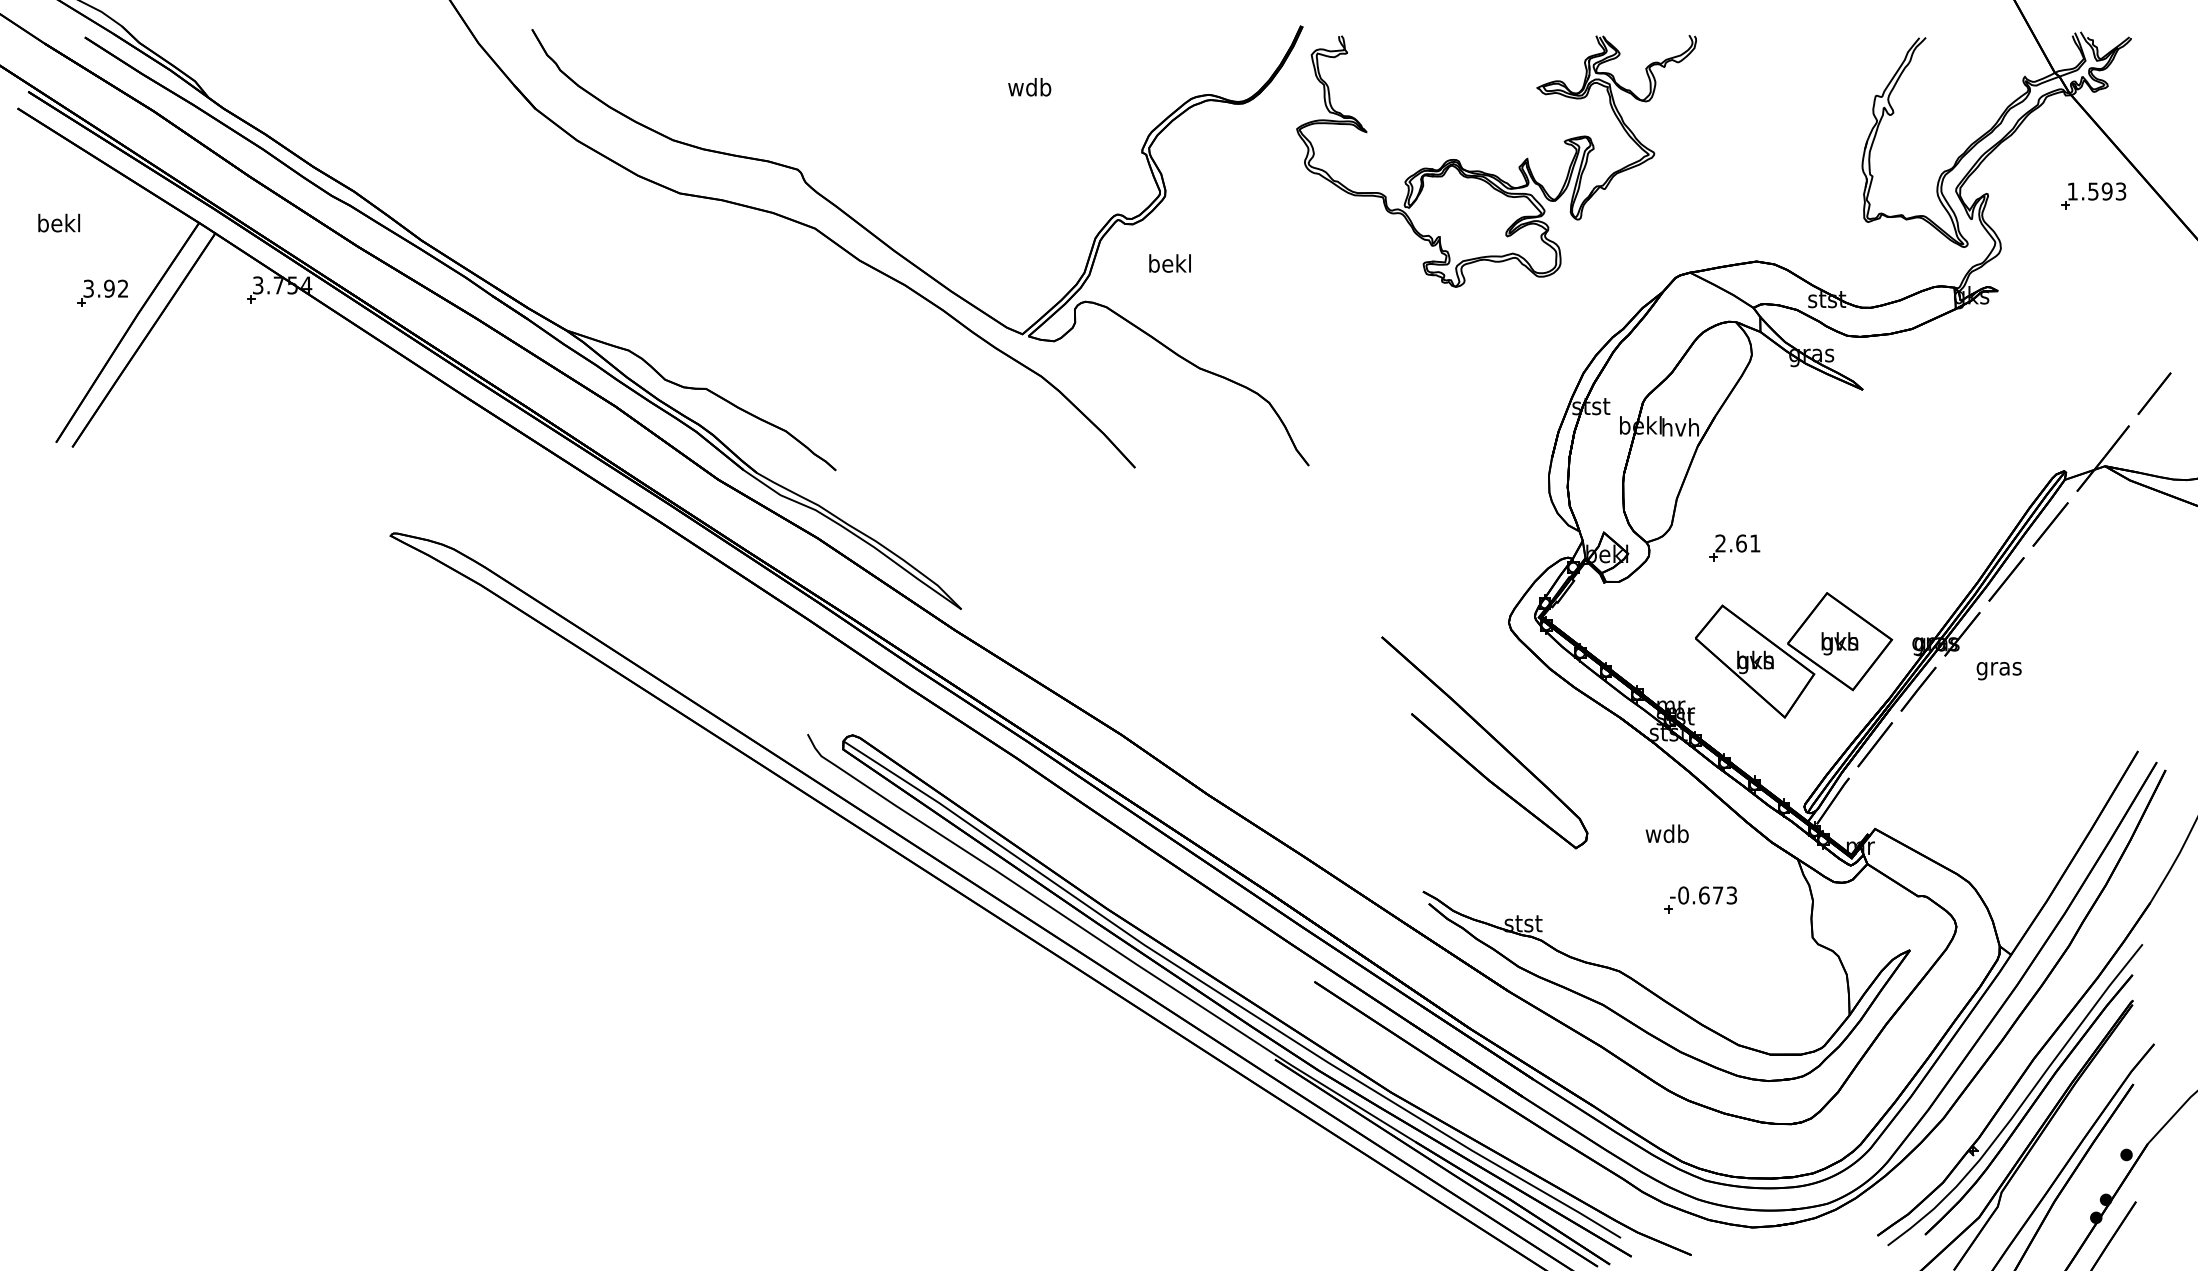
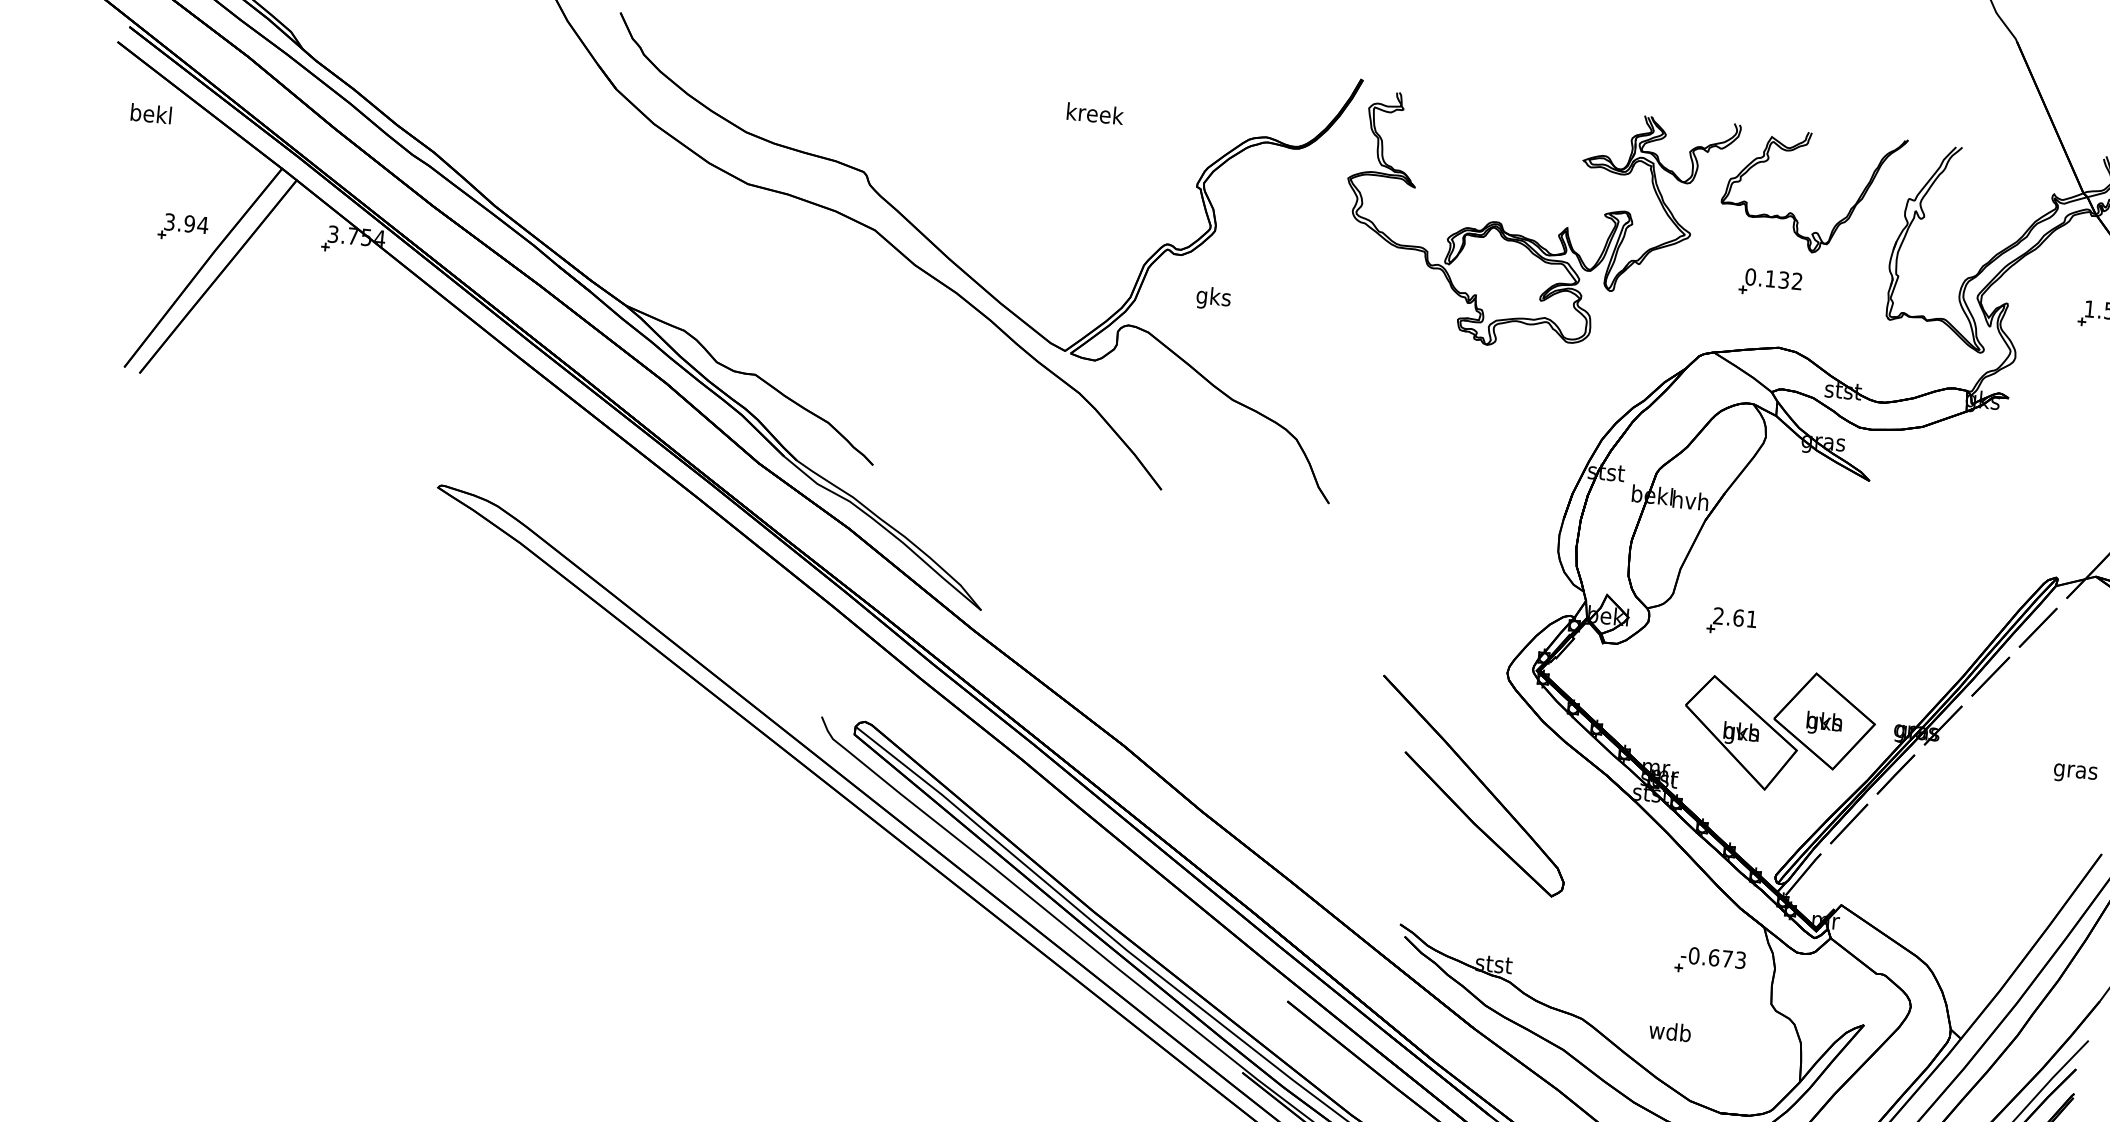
text: (1030, 87) -> (1095, 113), wdb -> kreek
part: (1757, 121) -> (1792, 212), added
part: (1741, 195) -> (1770, 282), added
text: (58, 222) -> (150, 113), moved
text: (1169, 265) -> (1212, 298), bekl -> gks
text: (122, 288) -> (202, 224), 3.92 -> 3.94
text: (1998, 671) -> (2074, 774), moved
text: (1666, 833) -> (1669, 1031), moved
part: (1700, 899) -> (1710, 961), moved

